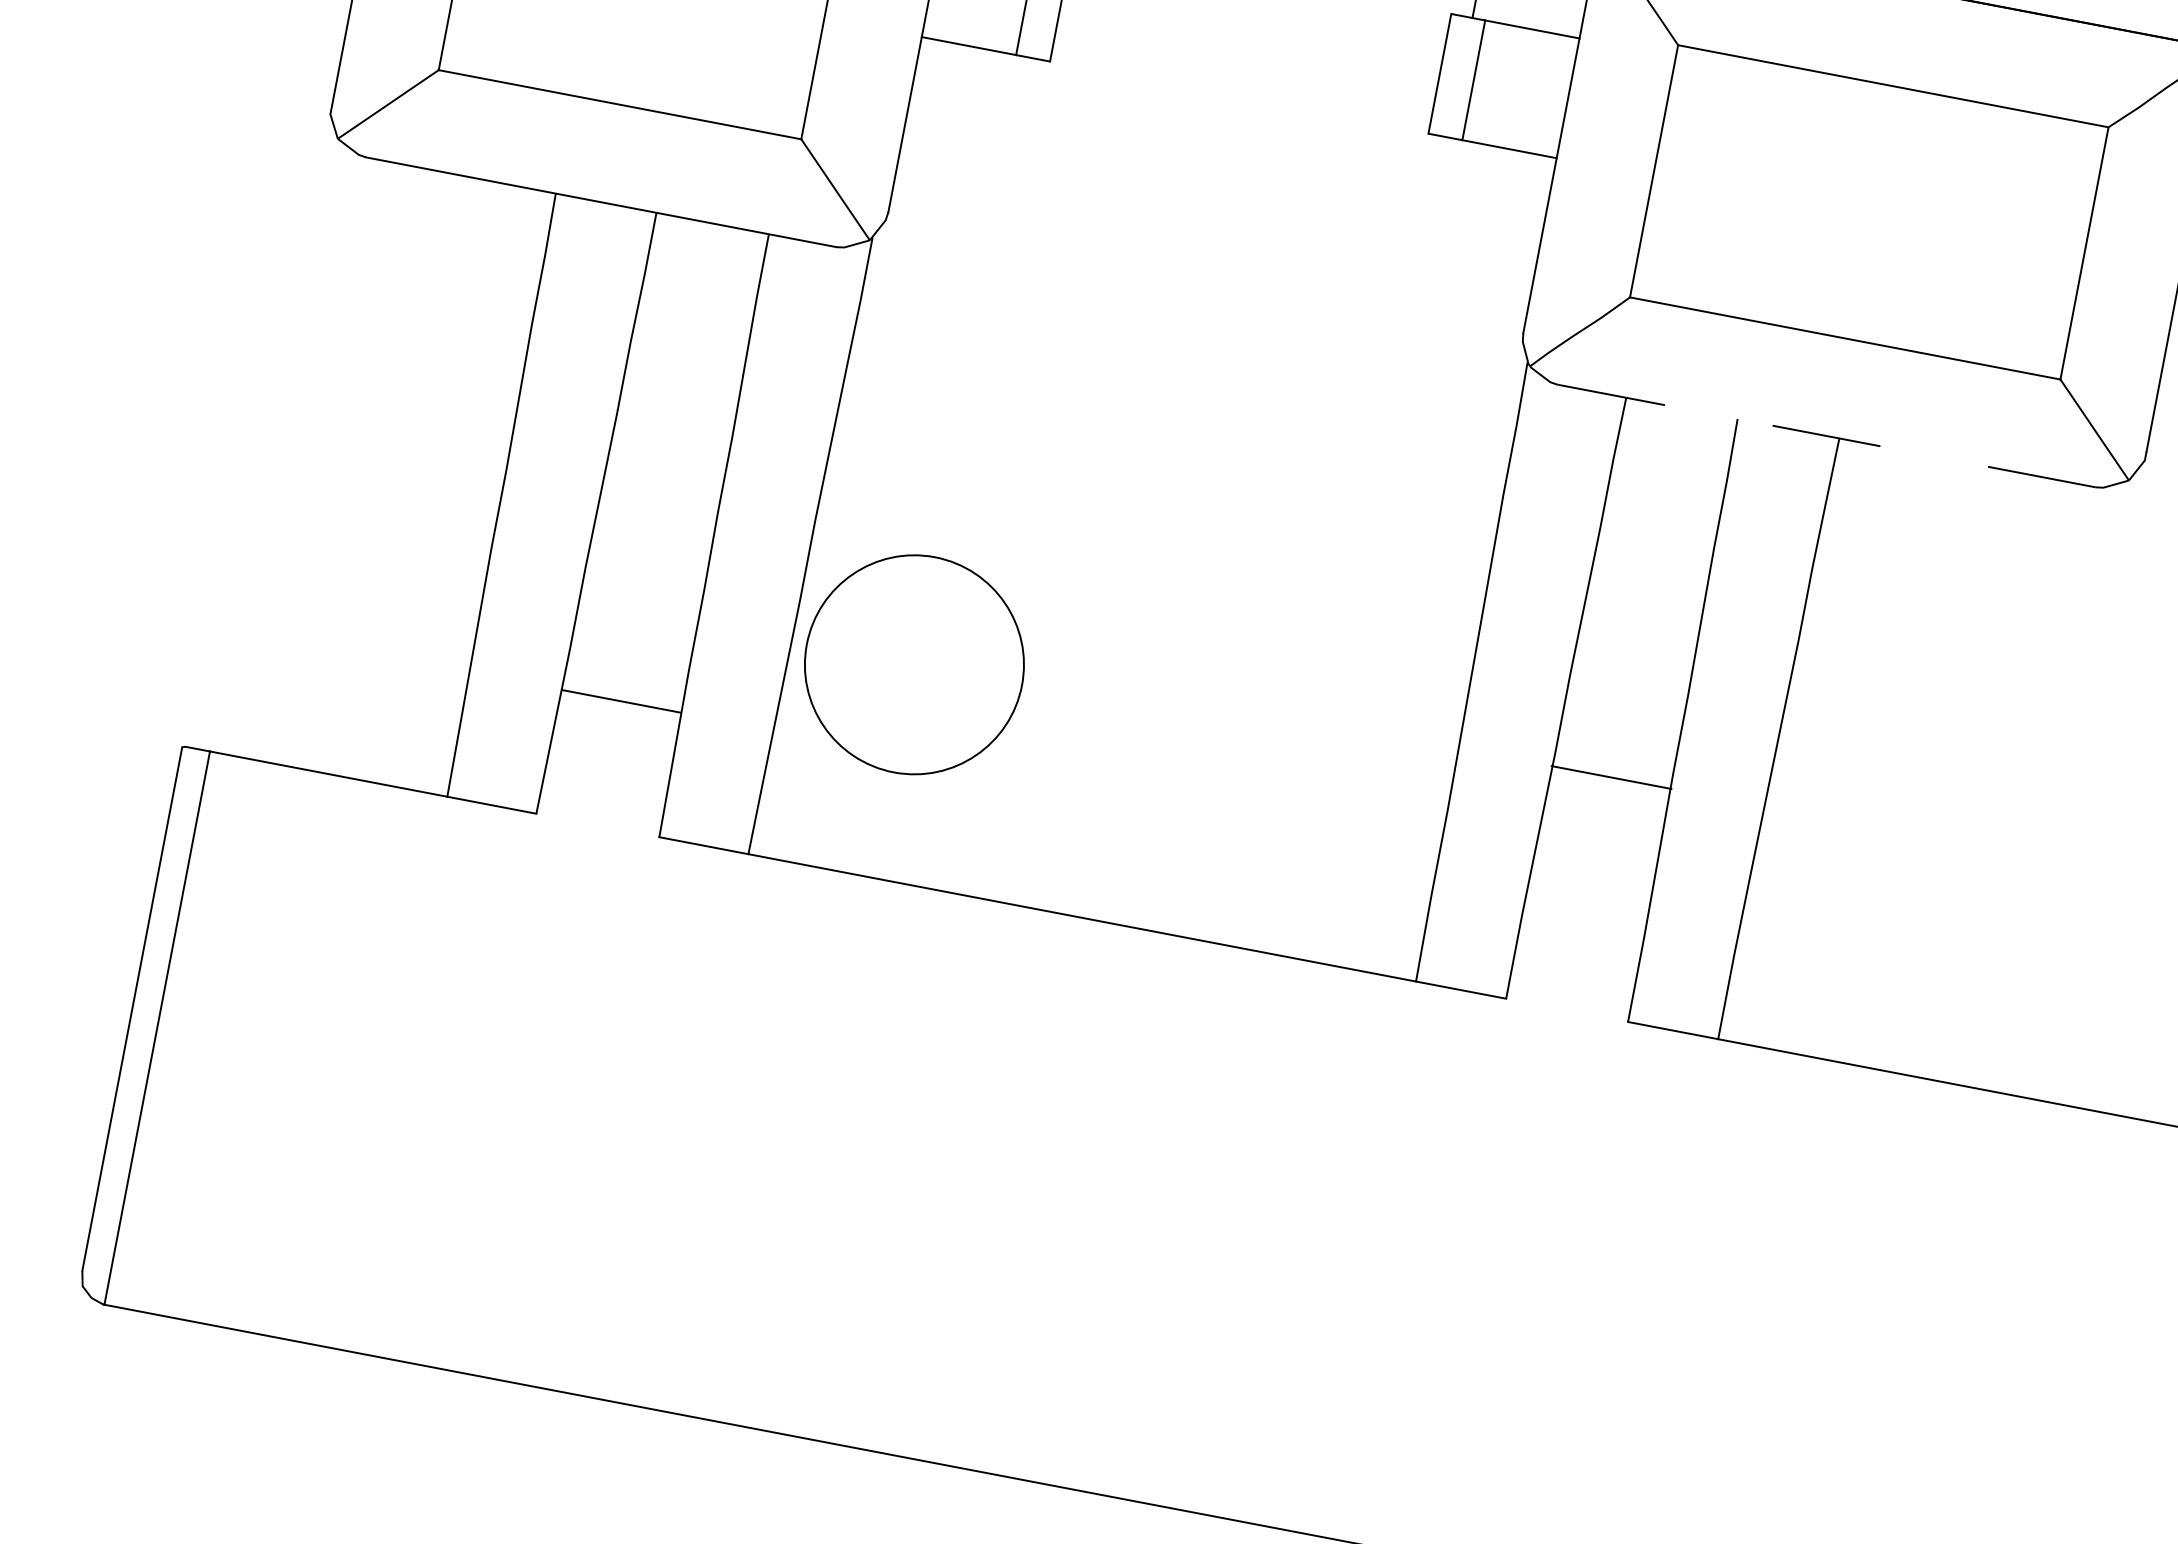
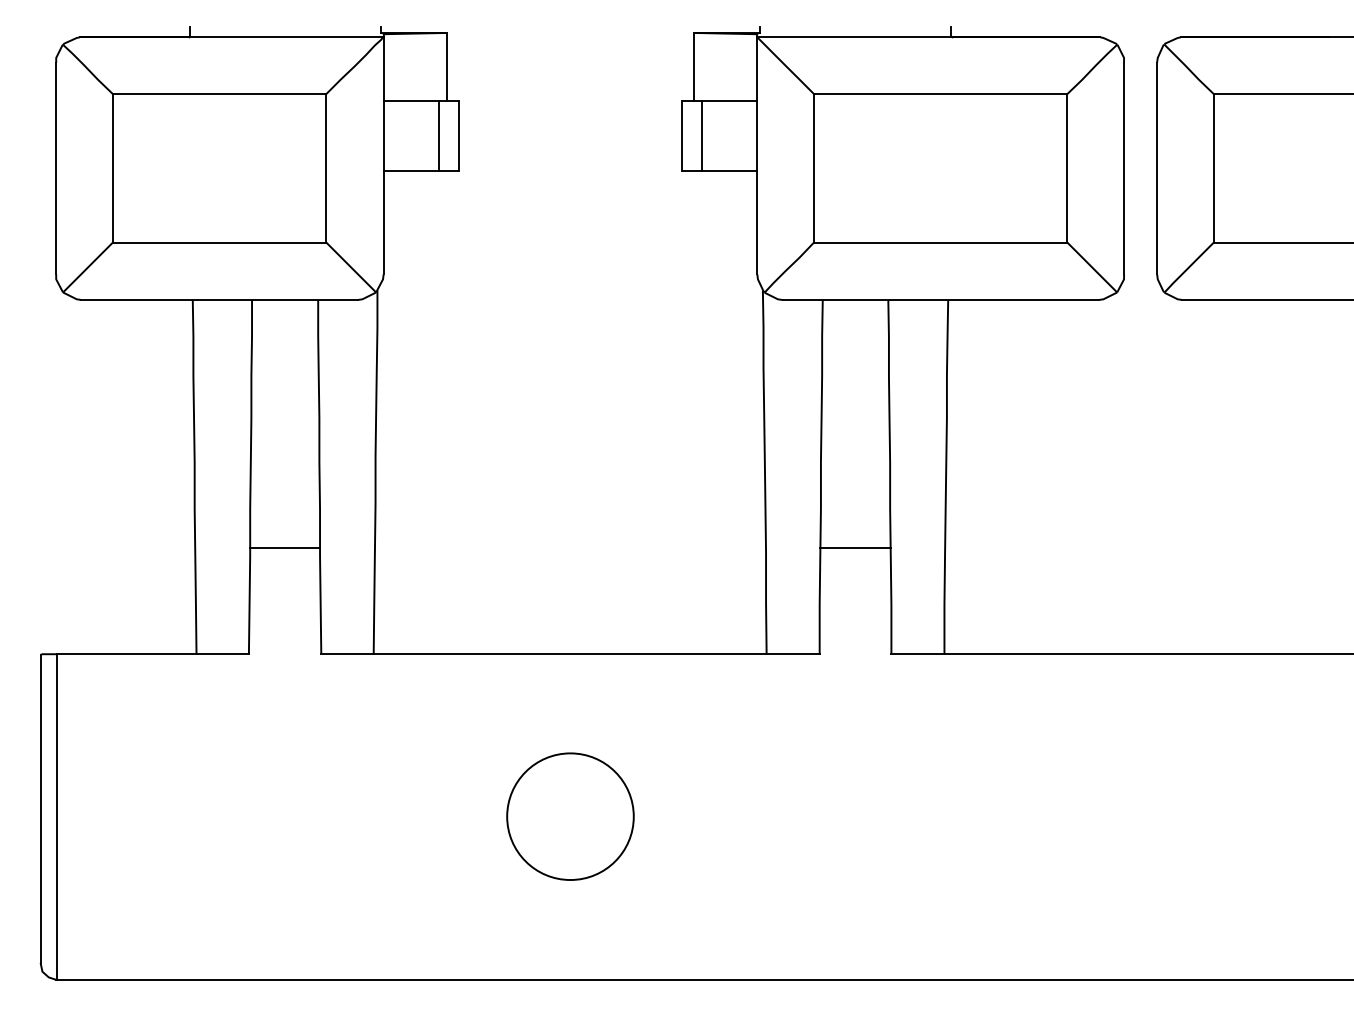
line: (1826, 435) -> (940, 299), dashed -> solid
circle: (914, 664) -> (570, 816), moved
line: (622, 702) -> (285, 548), moved
line: (1611, 778) -> (855, 548), moved

